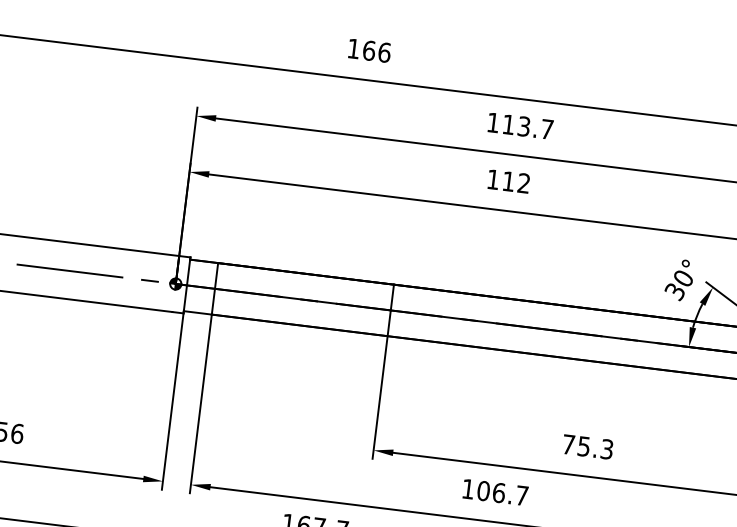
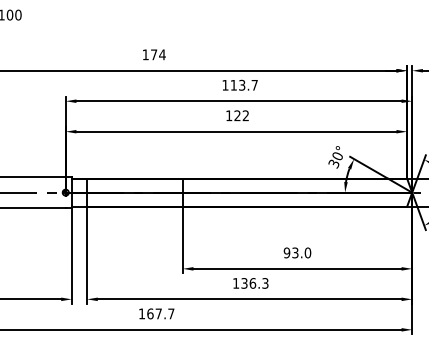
text: (377, 51) -> (158, 54), 166 -> 174
text: (508, 181) -> (237, 115), 112 -> 122
text: (587, 446) -> (297, 252), 75.3 -> 93.0
text: (502, 493) -> (254, 283), 106.7 -> 136.3

